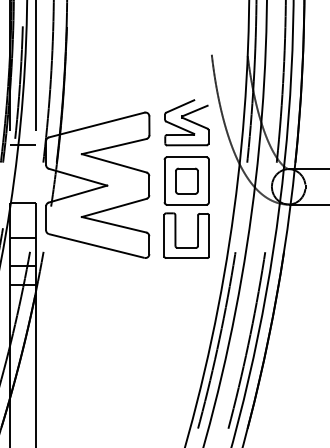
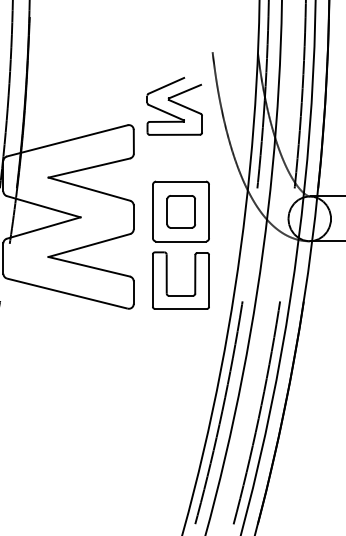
part: (186, 122) -> (174, 106), moved

